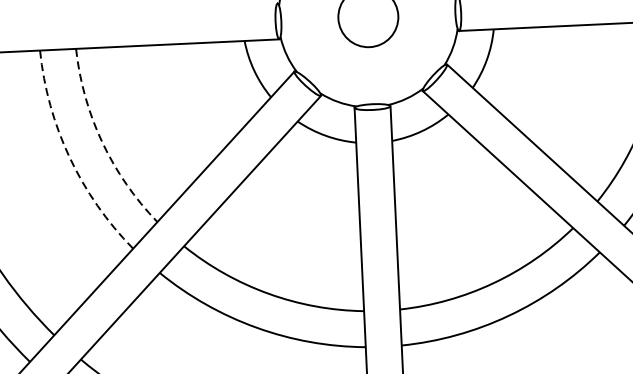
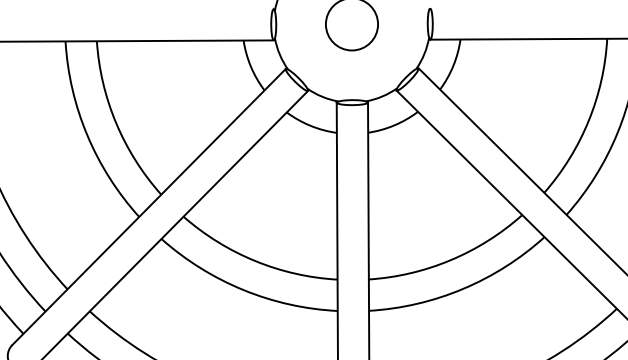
arc: (102, 142) -> (116, 123), dashed -> solid
arc: (69, 157) -> (87, 135), dashed -> solid

